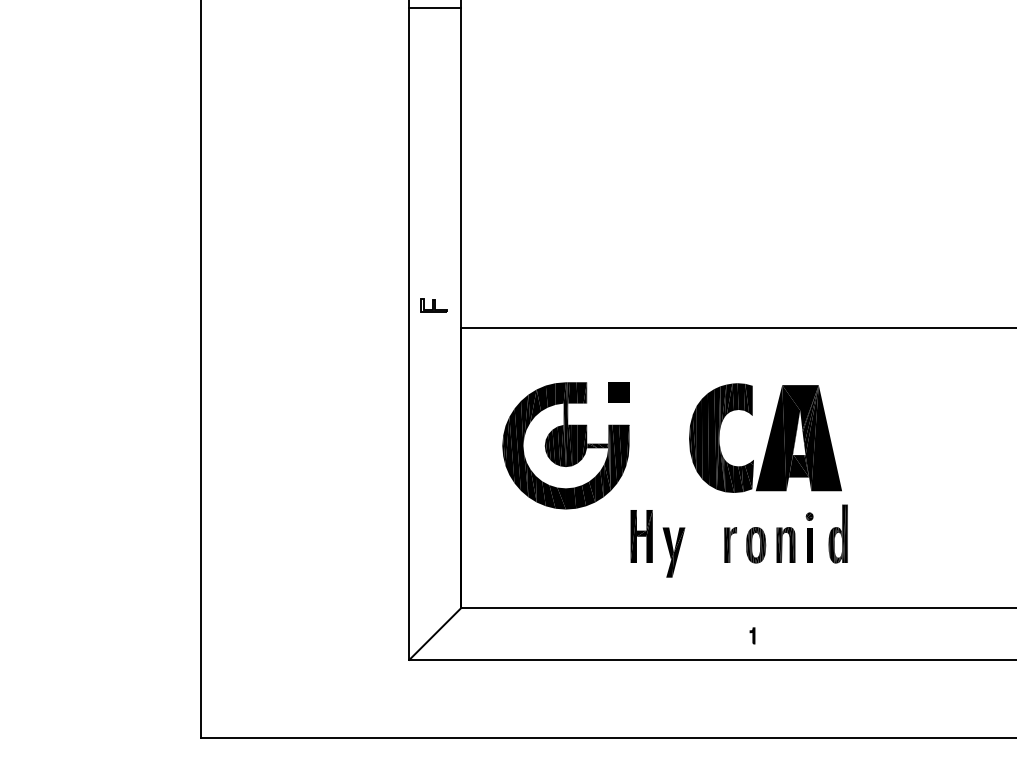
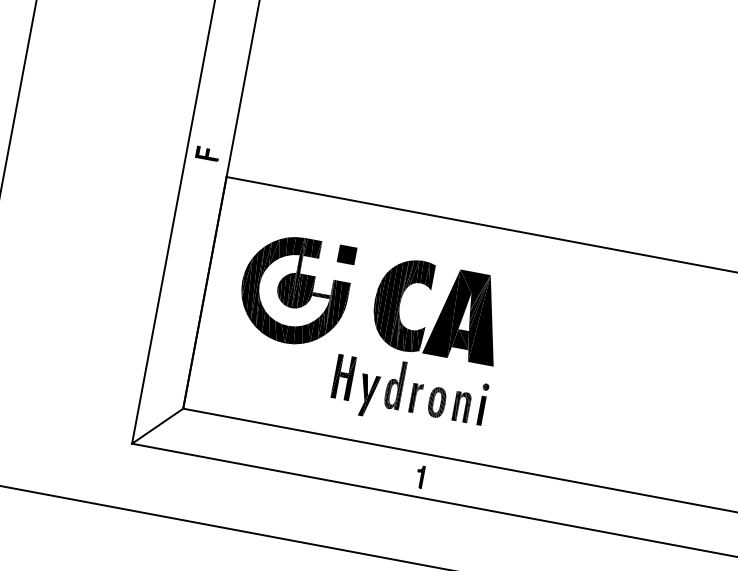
part: (765, 437) -> (438, 310), moved
part: (837, 533) -> (394, 384), moved
part: (752, 635) -> (420, 476), size x1.67

